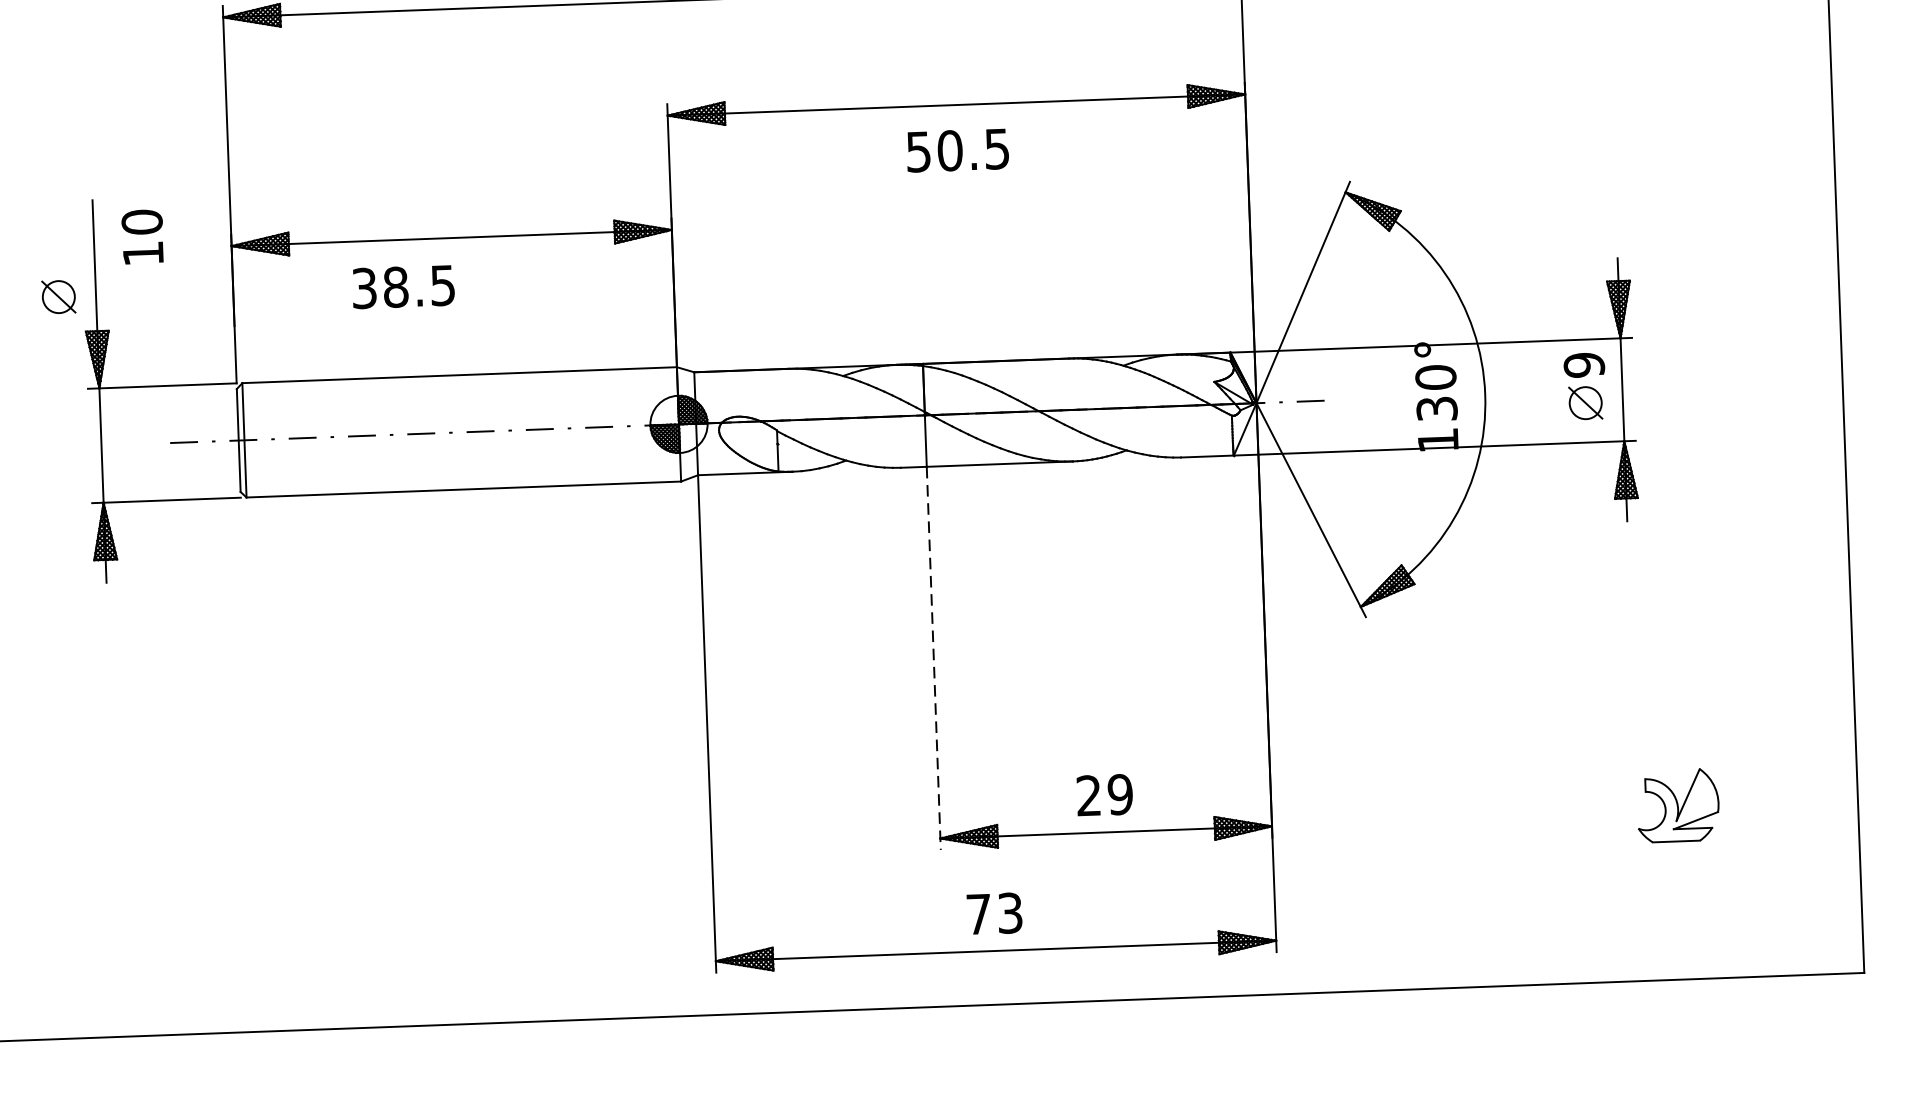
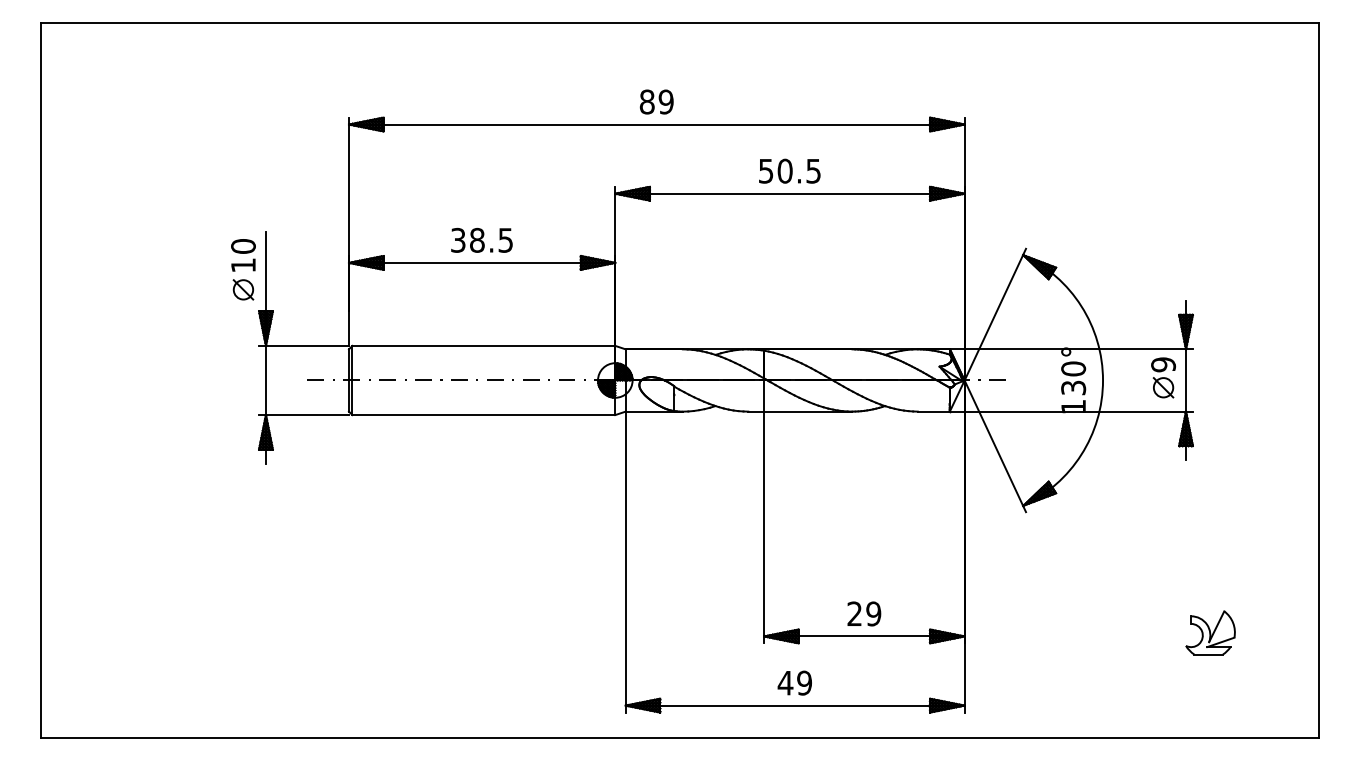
text: (957, 149) -> (789, 170), moved
text: (142, 237) -> (243, 255), moved
text: (402, 285) -> (481, 239), moved
line: (934, 658) -> (764, 527), dashed -> solid
text: (993, 912) -> (794, 682), 73 -> 49

